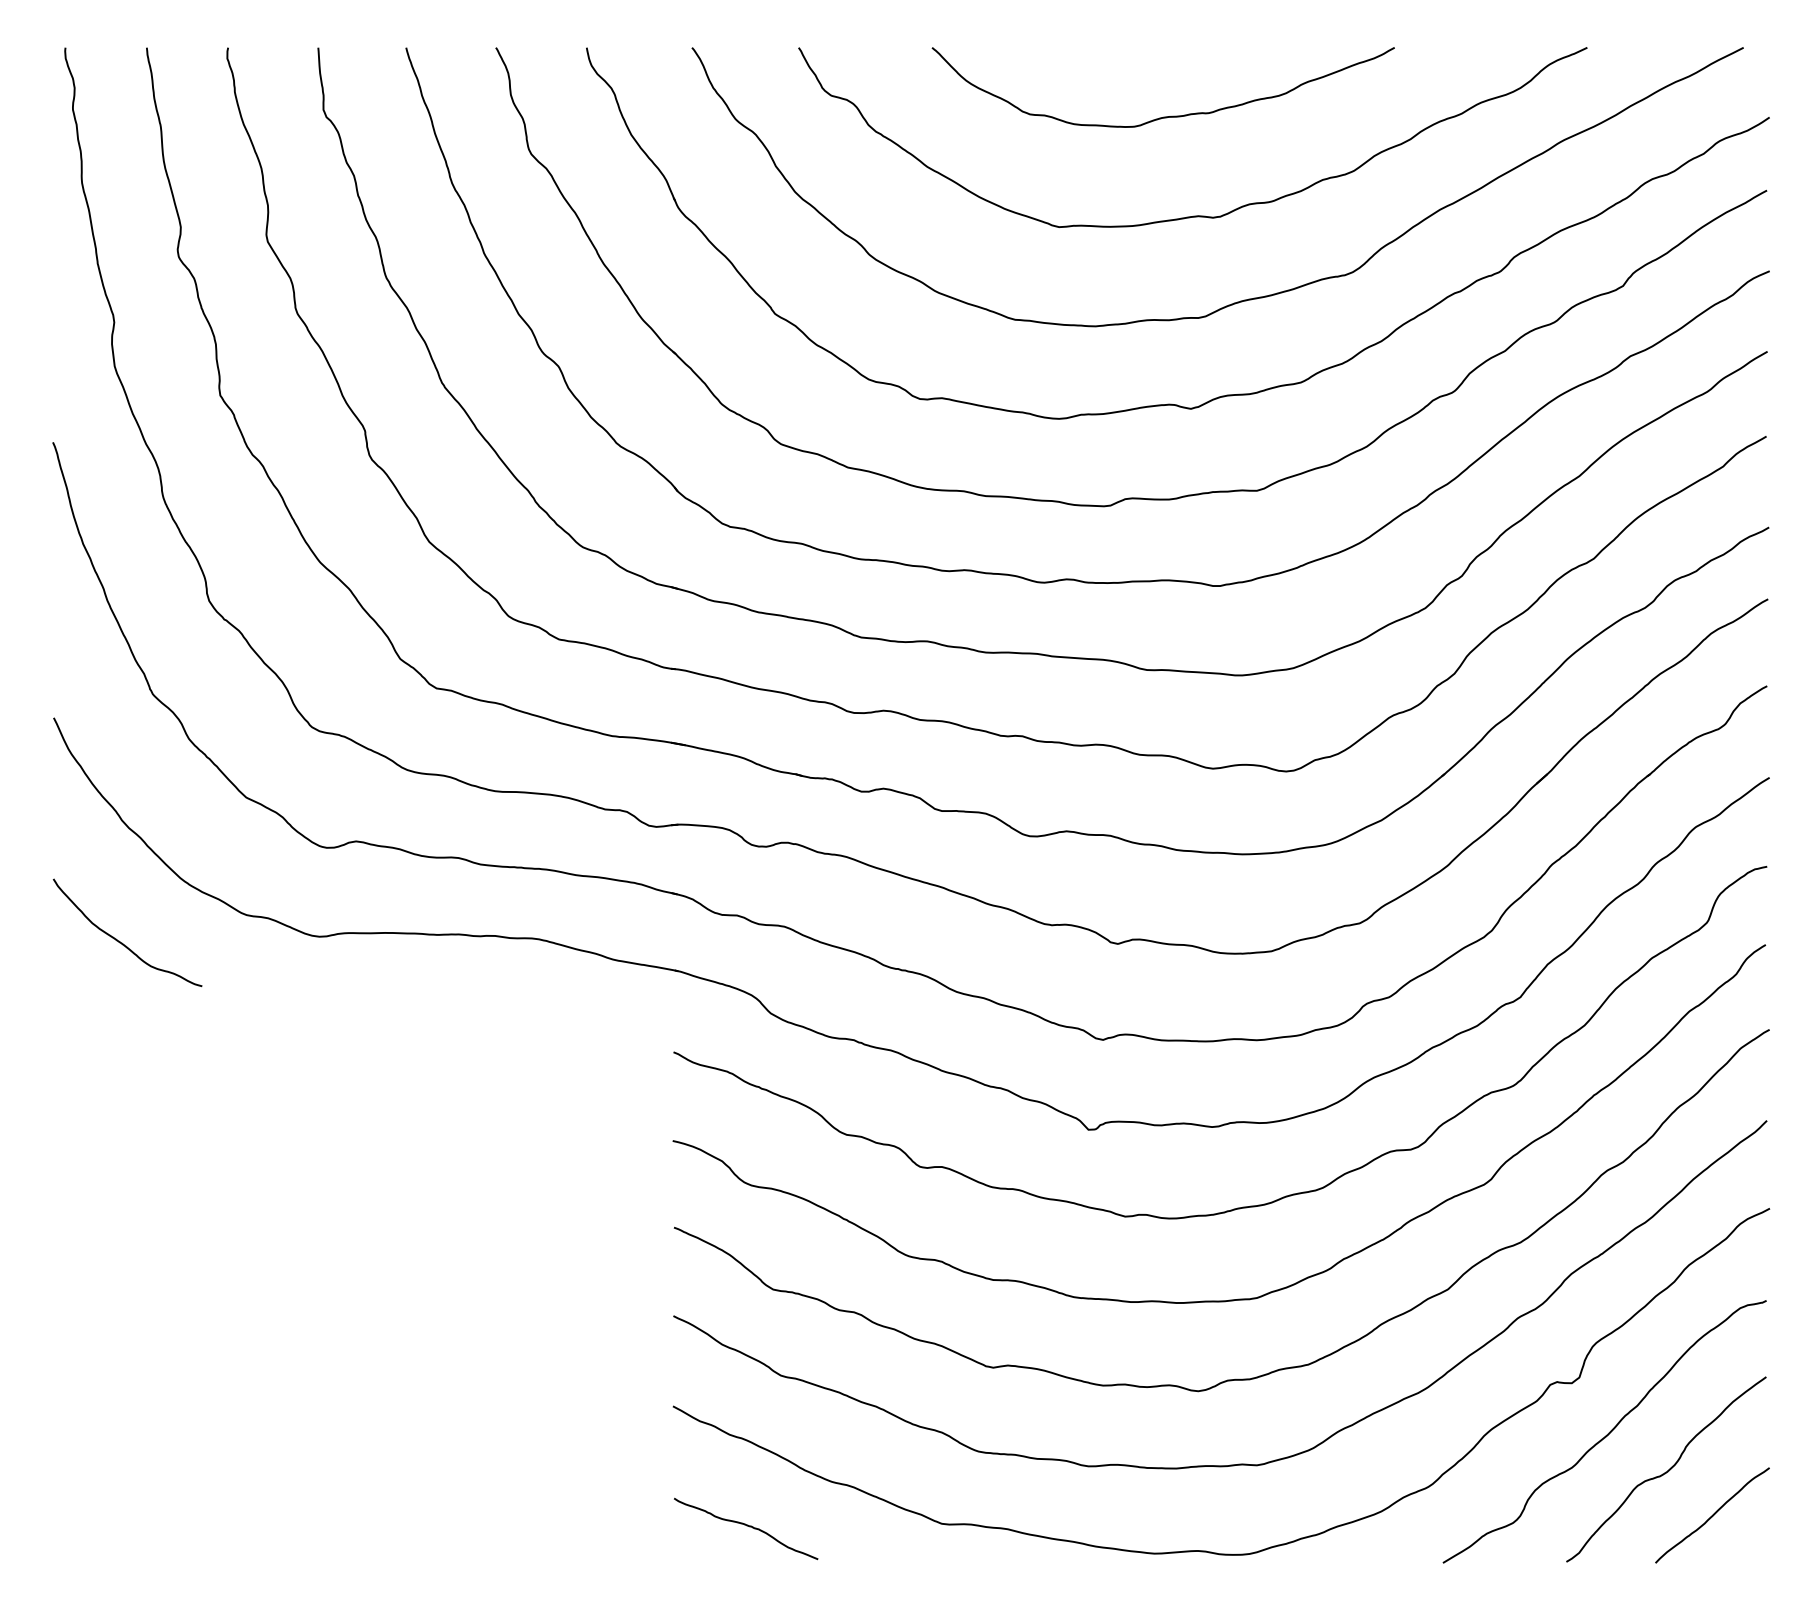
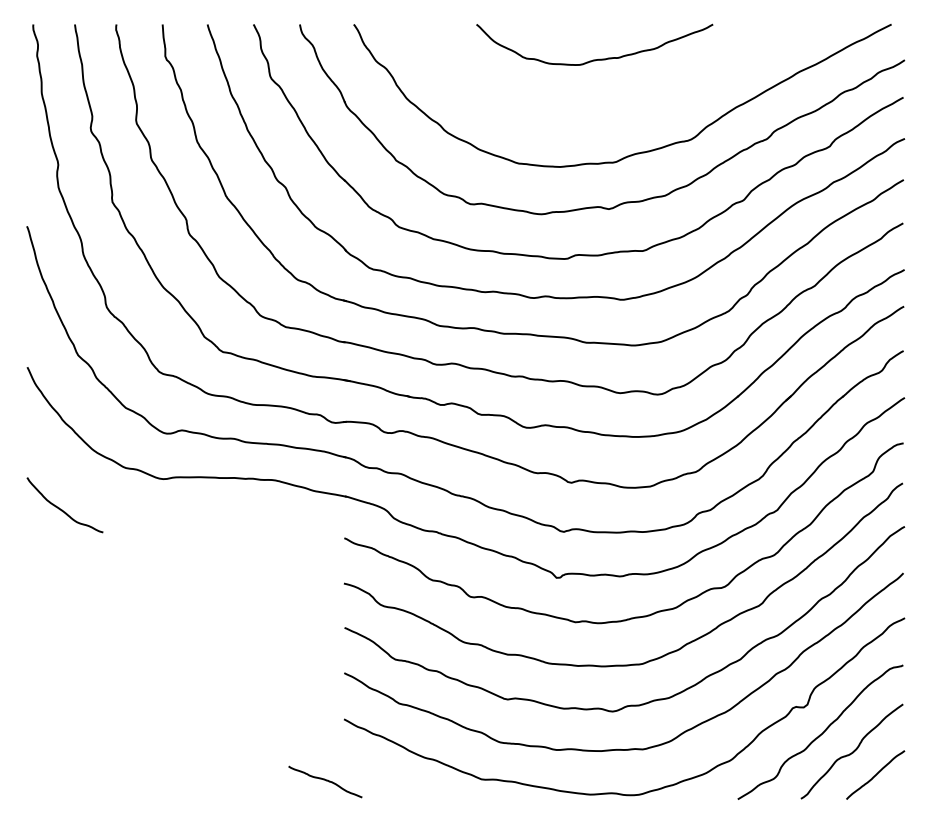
curve: (1195, 213) -> (611, 109), removed
curve: (122, 941) -> (62, 509), moved
curve: (746, 1526) -> (325, 780), moved

